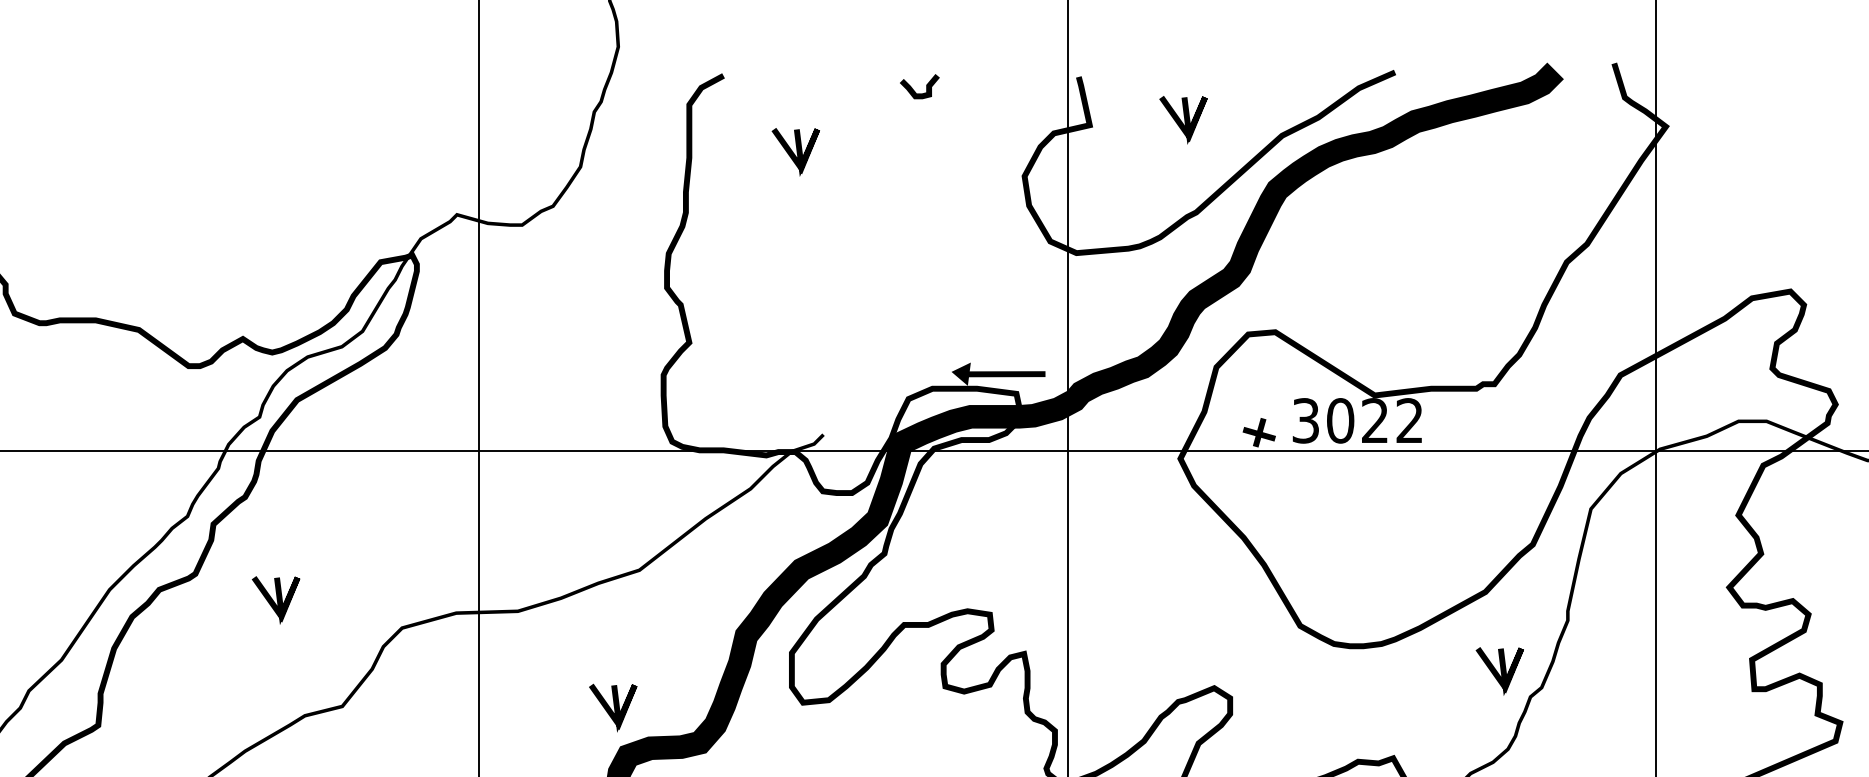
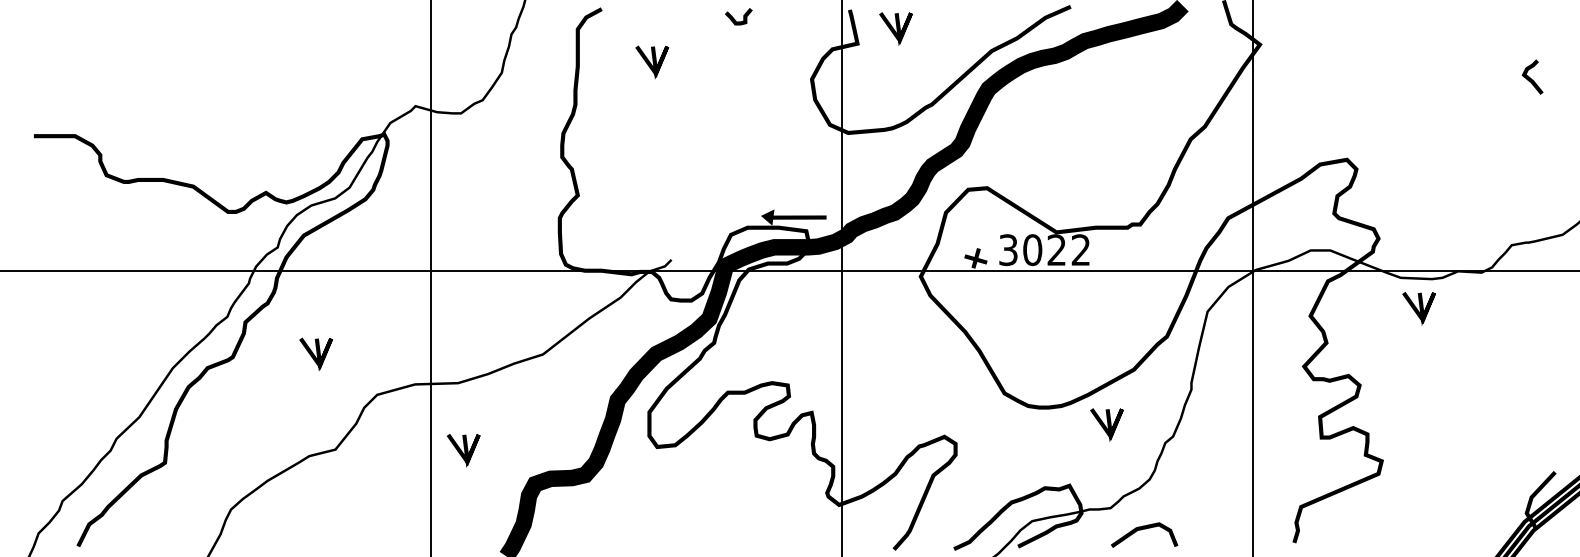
line: (1184, 119) -> (896, 28), moved
line: (276, 598) -> (316, 353), moved
line: (1500, 670) -> (1107, 424), moved
line: (614, 707) -> (464, 450), moved

